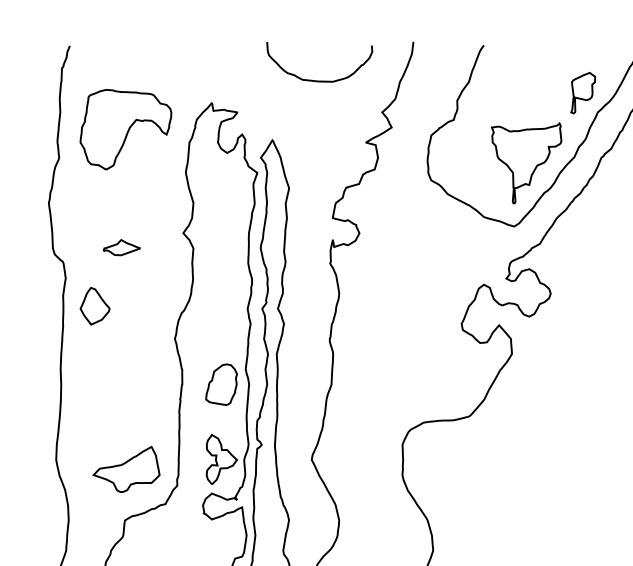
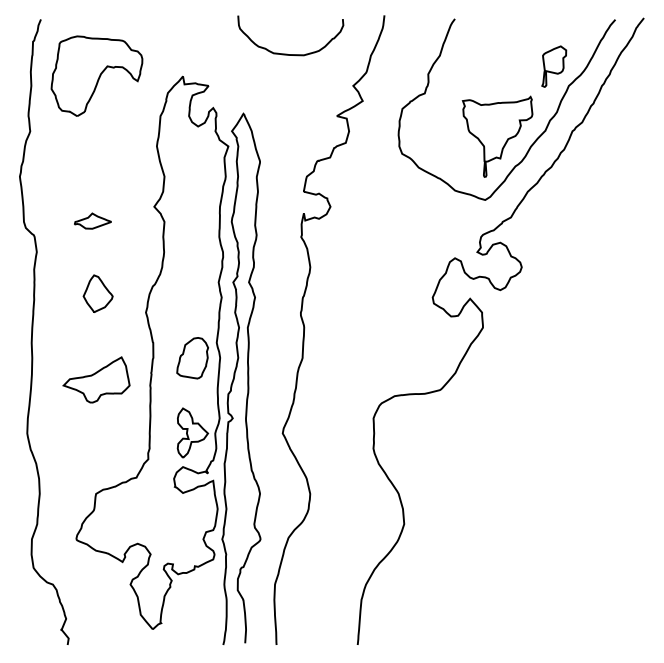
part: (125, 128) -> (96, 75), moved
part: (94, 305) -> (97, 293), moved
part: (126, 468) -> (96, 379), moved

